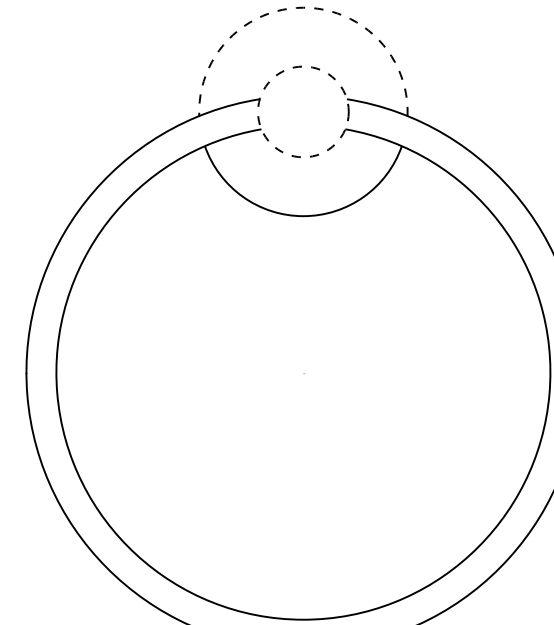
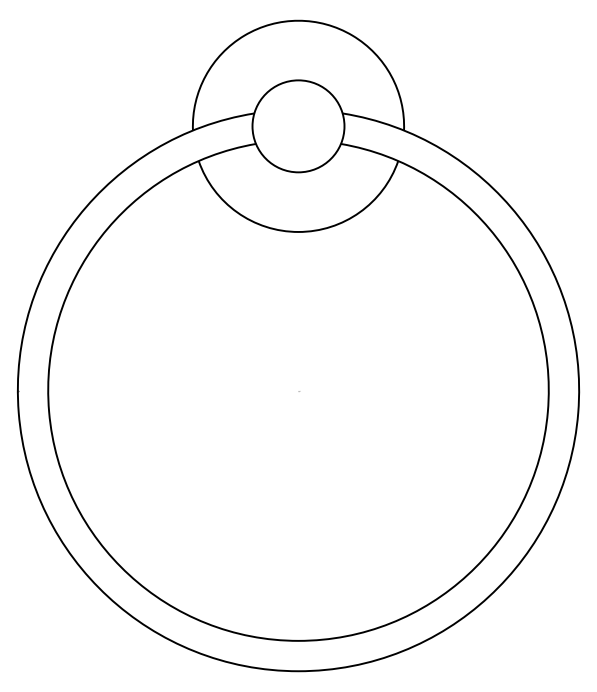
arc: (303, 7) -> (298, 20), dashed -> solid
circle: (303, 112) -> (298, 126), dashed -> solid

